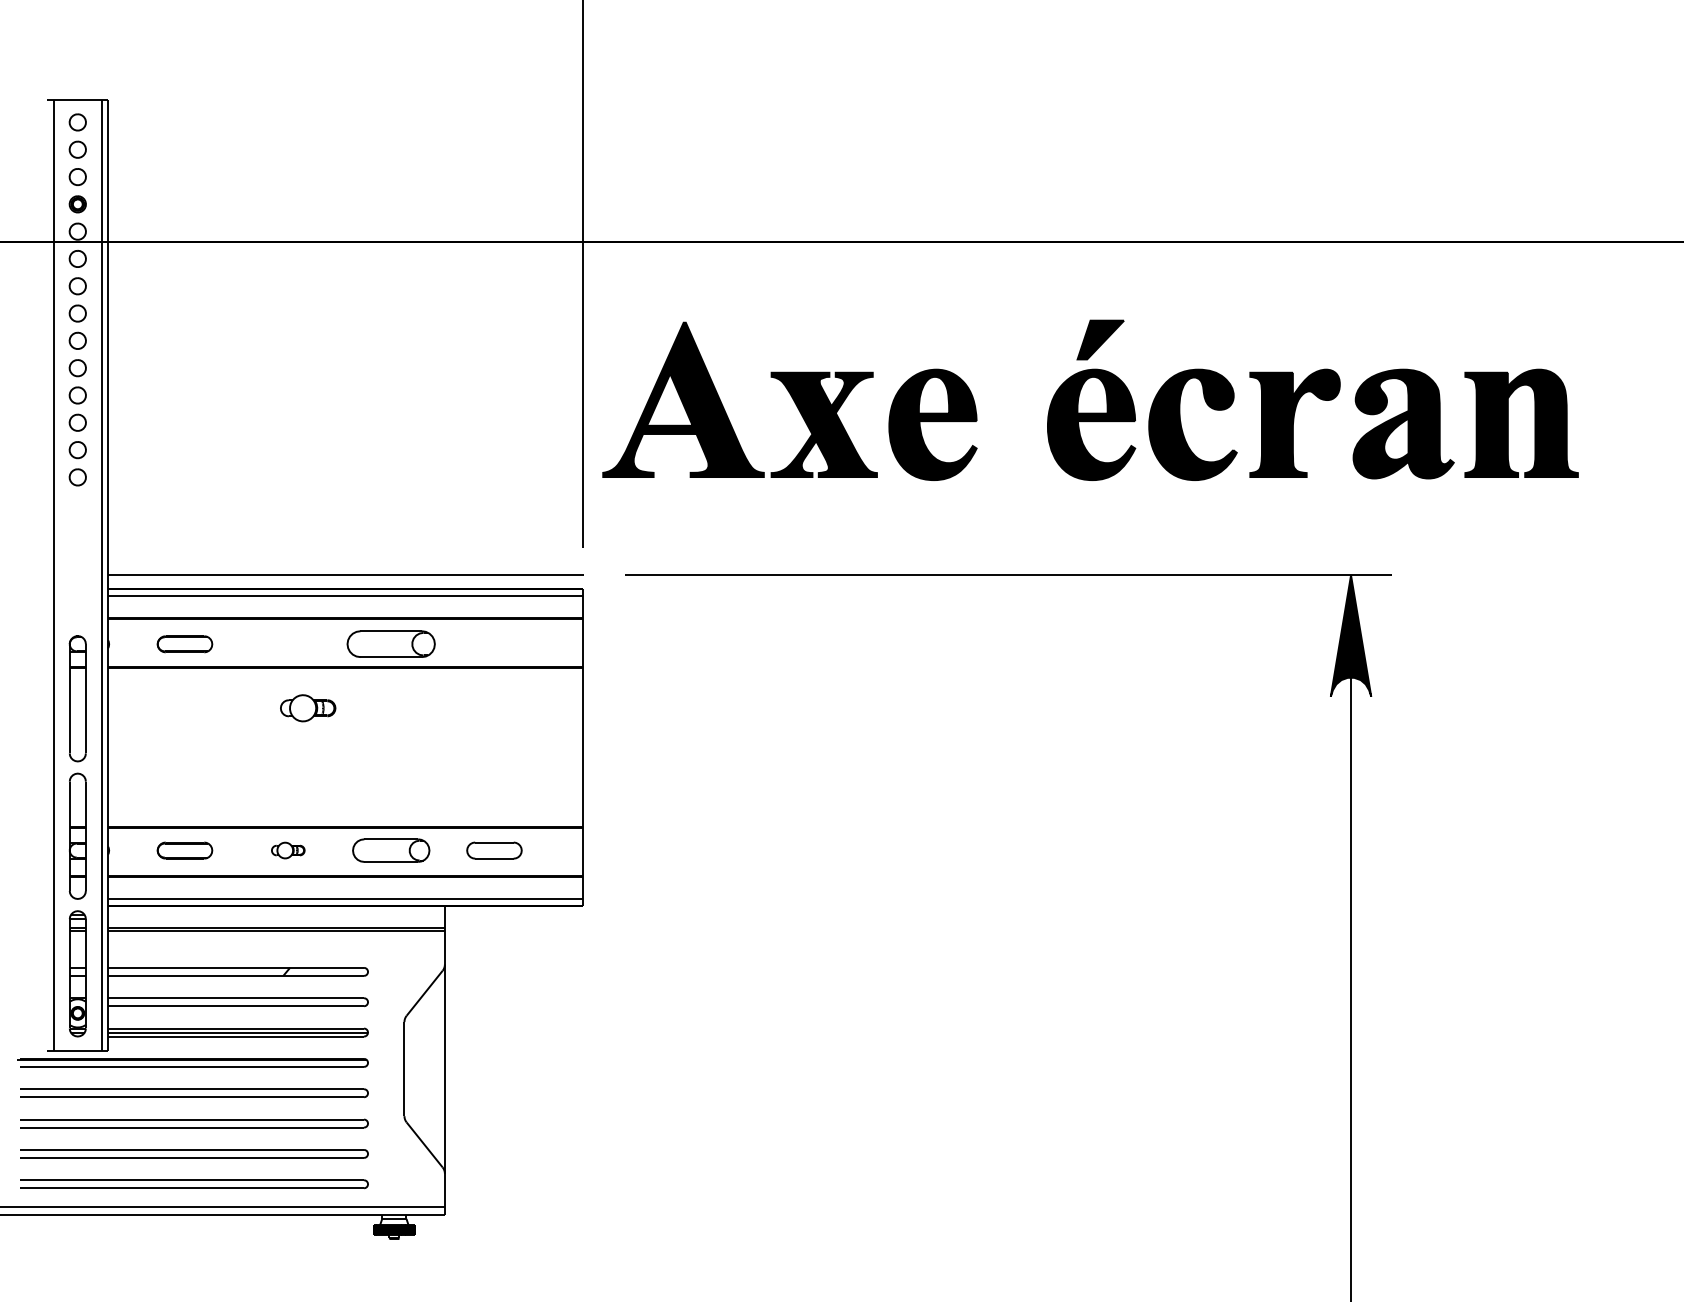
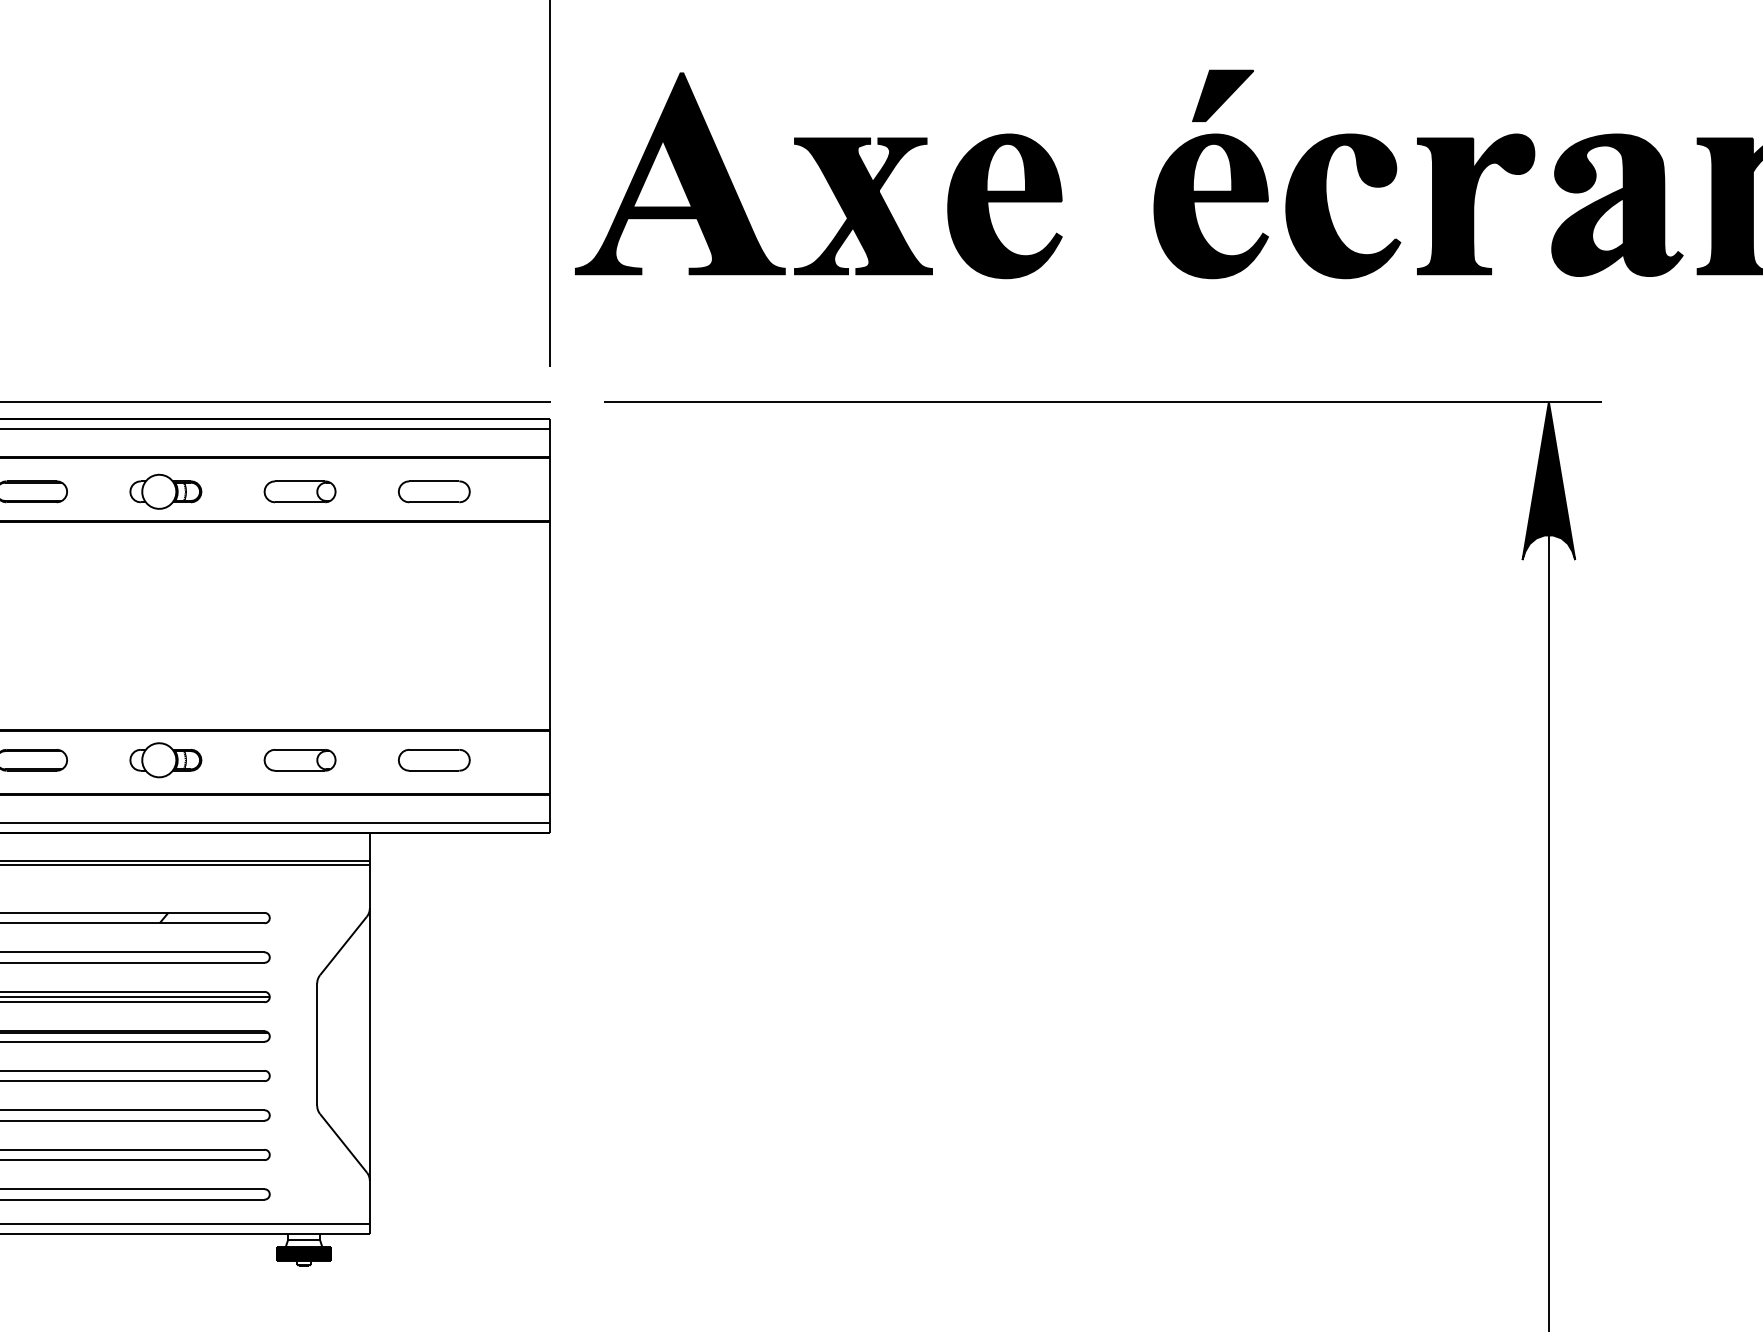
part: (391, 644) -> (300, 492), size x0.62
part: (494, 644) -> (434, 492), added
part: (308, 708) -> (166, 492), moved
part: (288, 850) -> (166, 760), size x1.67
part: (391, 850) -> (300, 760), size x0.71

